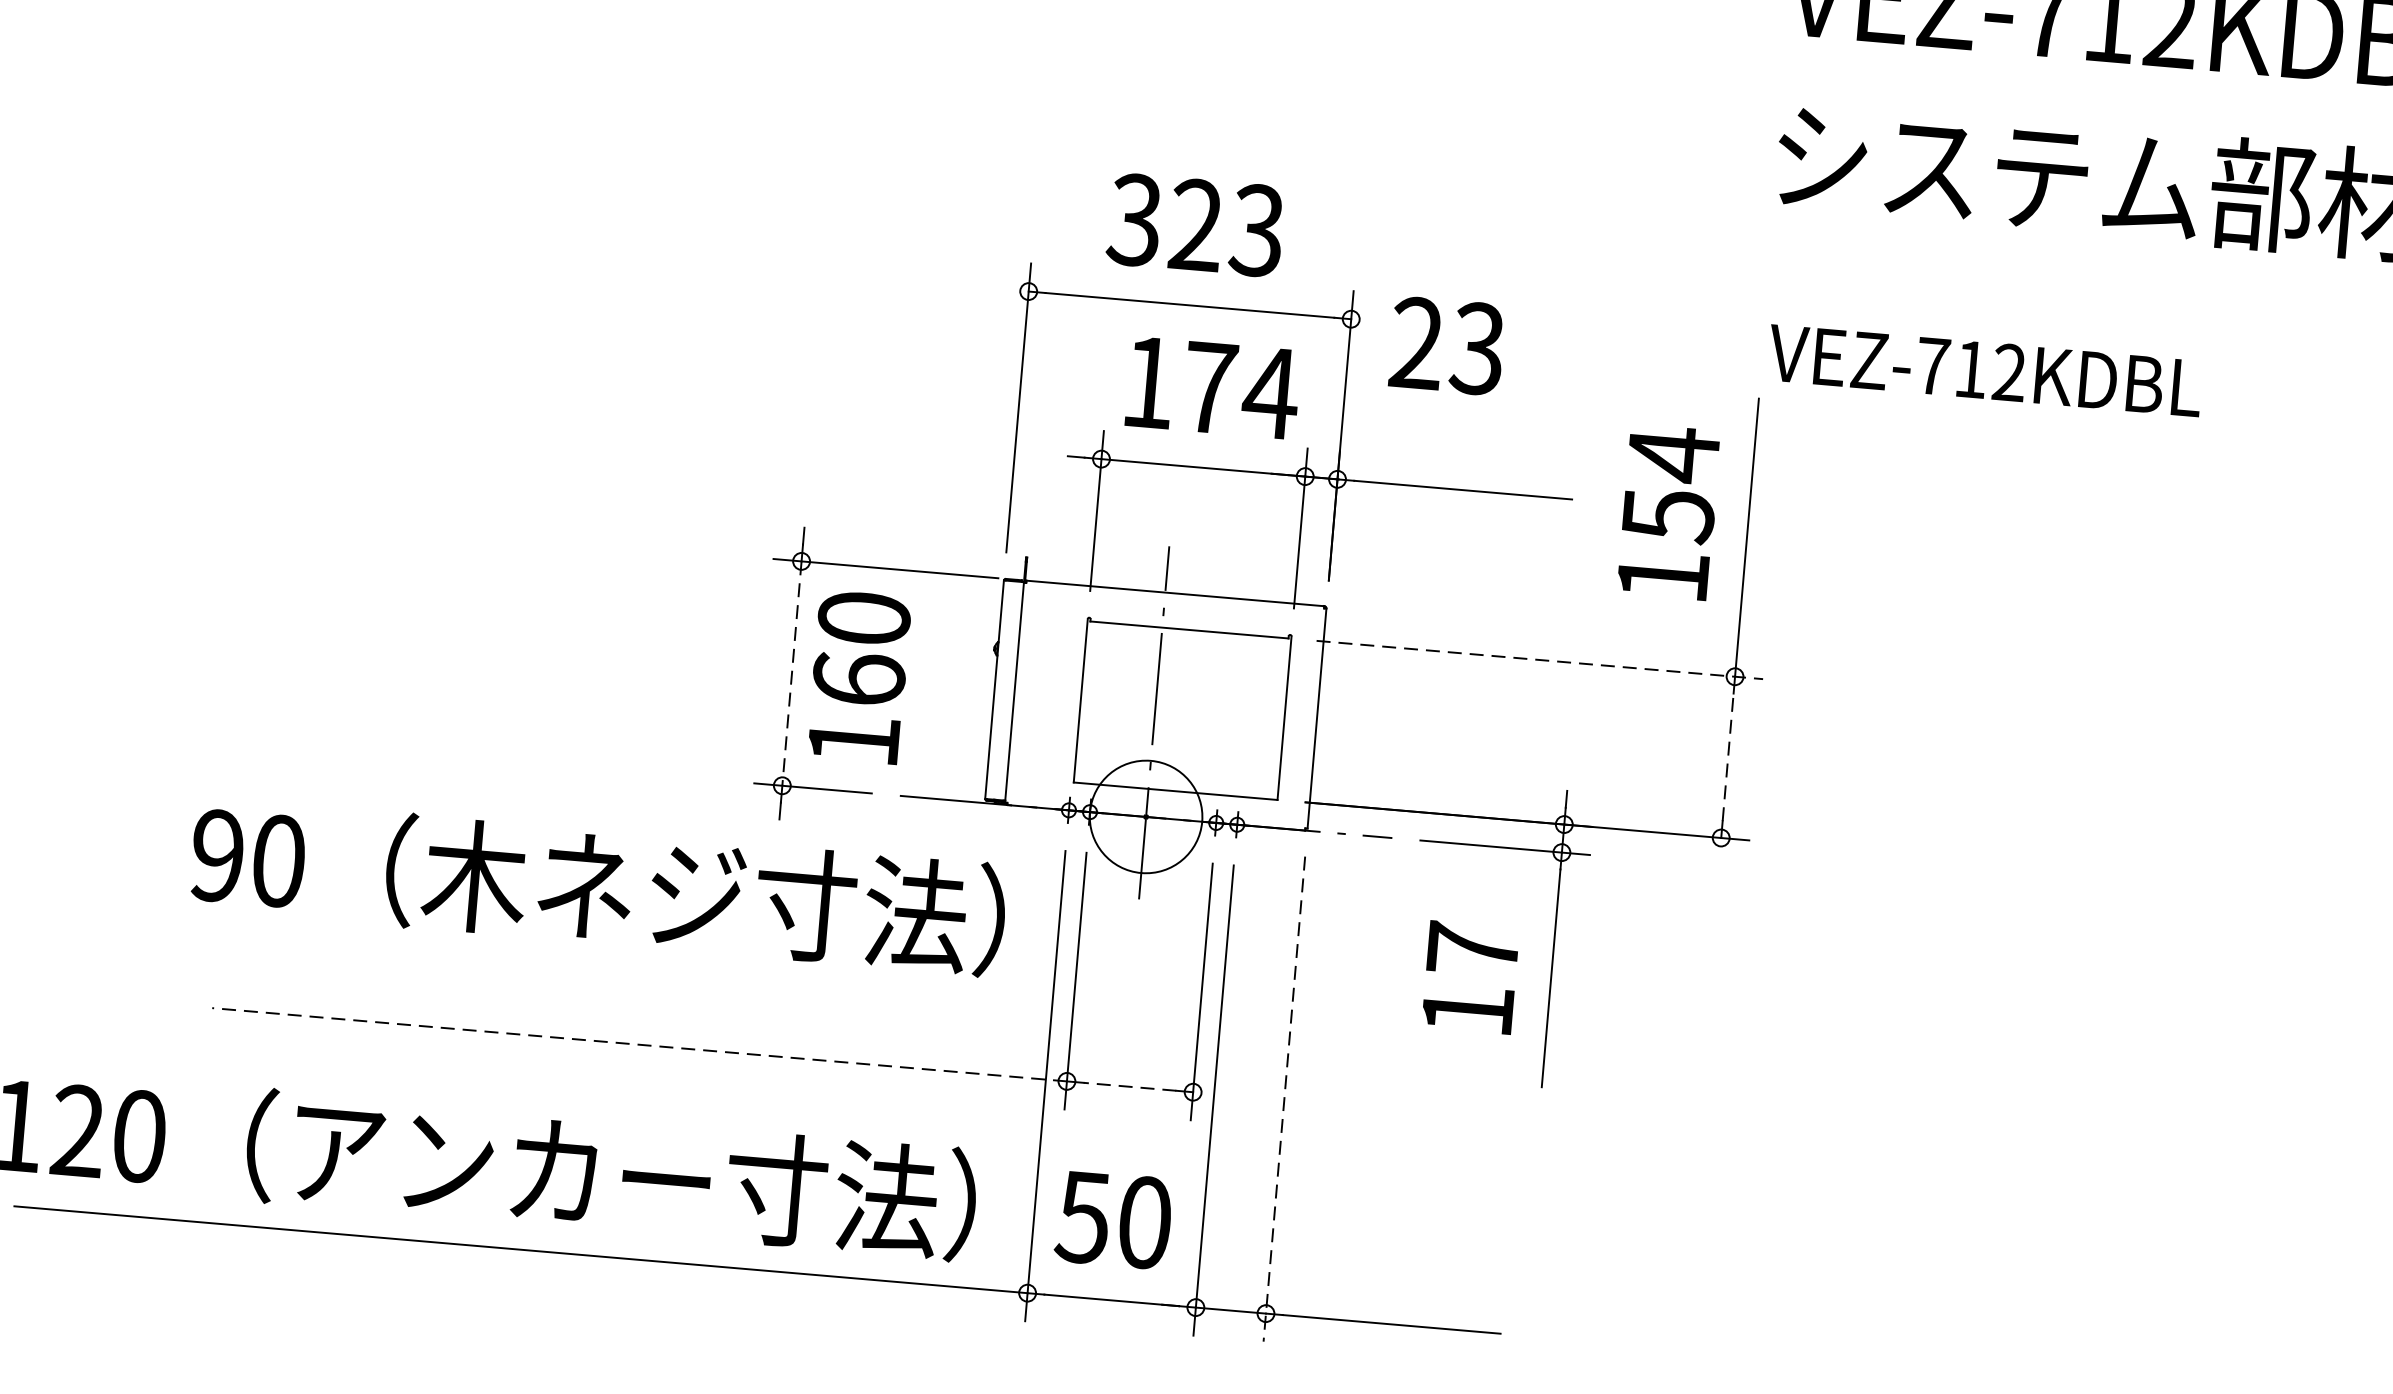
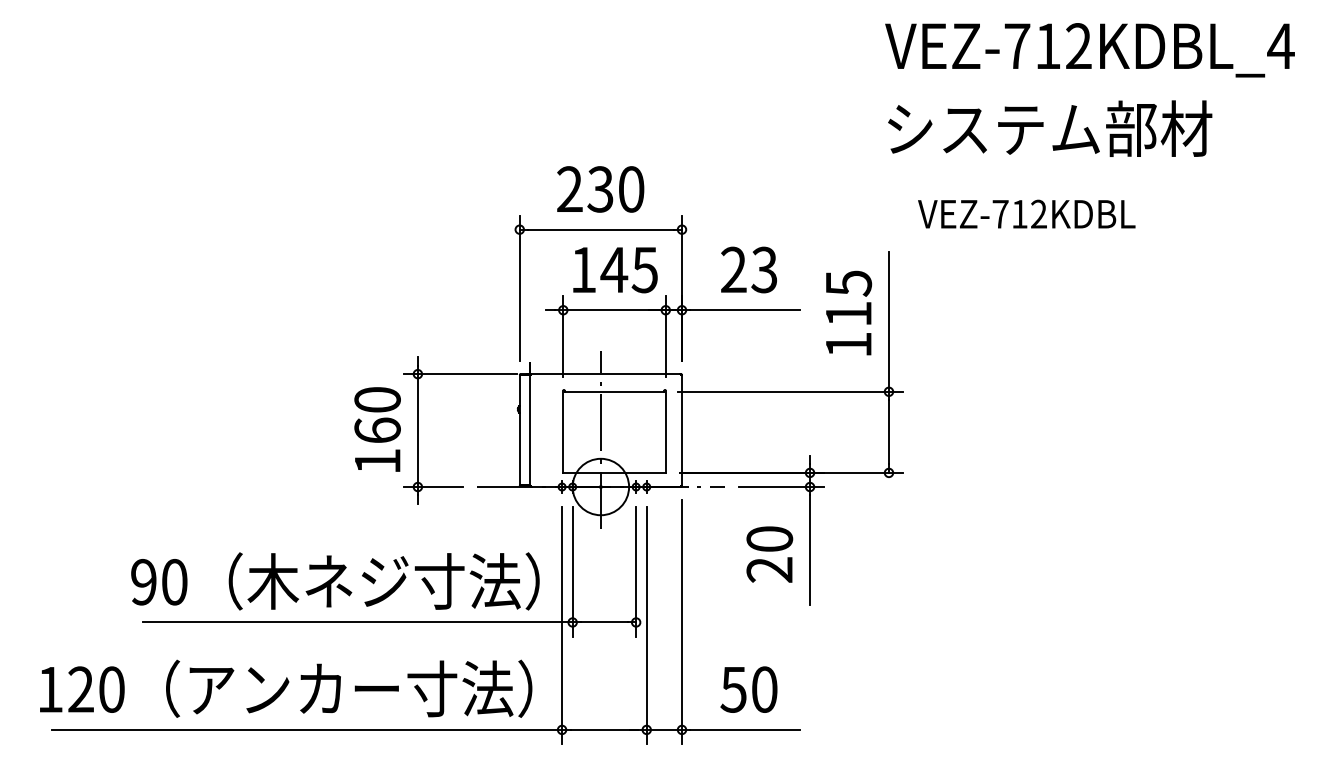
text: (1196, 225) -> (600, 189), 323 -> 230
text: (1446, 344) -> (748, 269), moved
text: (1984, 369) -> (1026, 213), moved
text: (1239, 391) -> (629, 270), 174 -> 145
text: (1672, 484) -> (849, 298), 154 -> 115
line: (1541, 659) -> (791, 391), dashed -> solid
line: (791, 675) -> (417, 431), dashed -> solid
text: (858, 677) -> (377, 429), moved
line: (1727, 755) -> (888, 431), dashed -> solid
text: (598, 887) -> (335, 581), moved
text: (1469, 979) -> (769, 554), 17 -> 20
line: (639, 1044) -> (357, 622), dashed -> solid
line: (1128, 1086) -> (603, 622), dashed -> solid
line: (1285, 1100) -> (682, 622), dashed -> solid
text: (1112, 1219) -> (748, 689), moved

